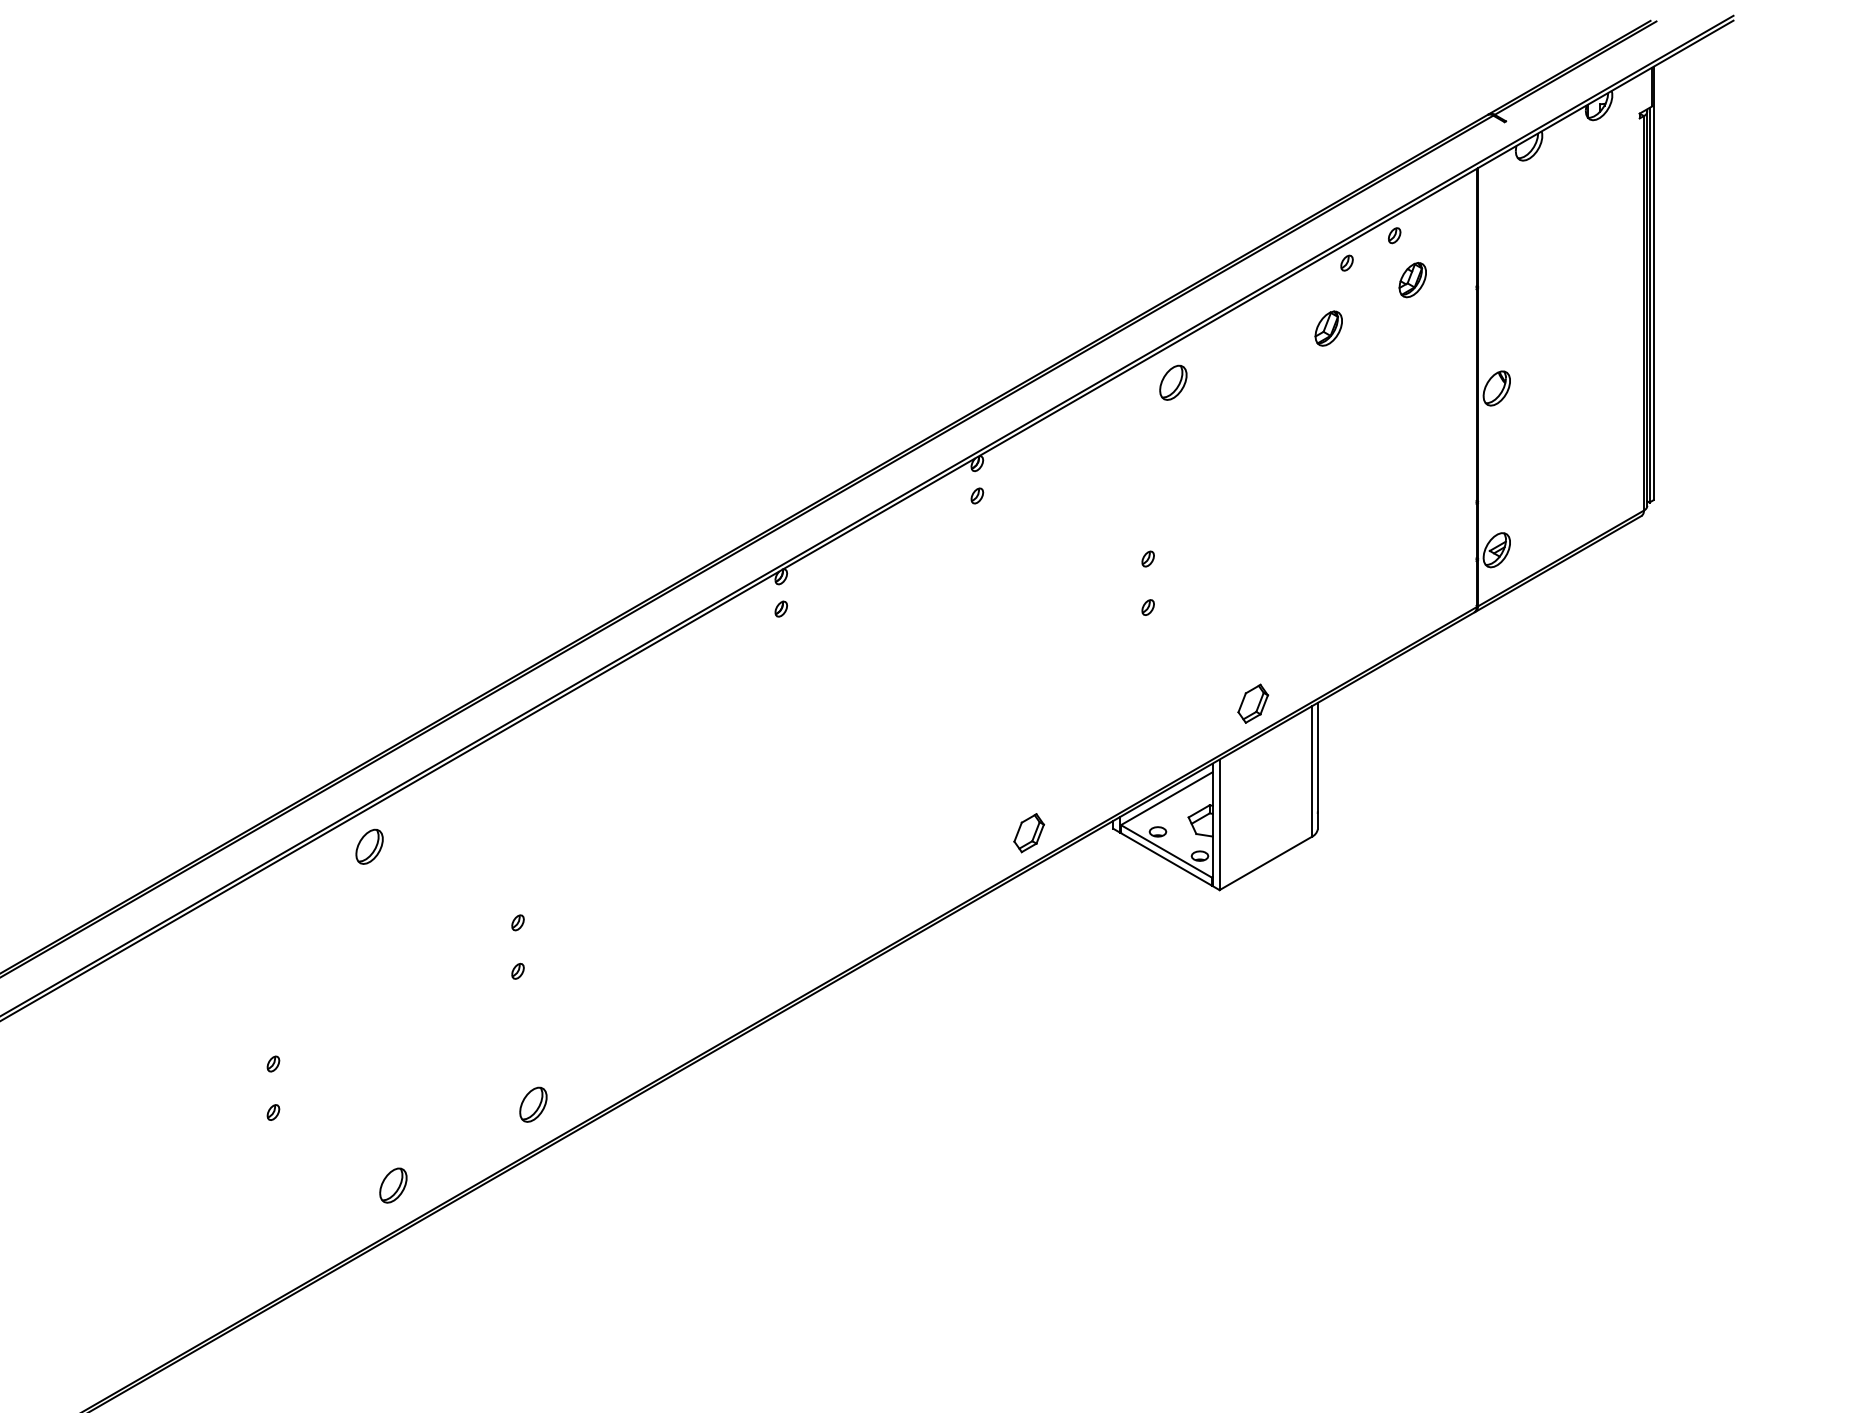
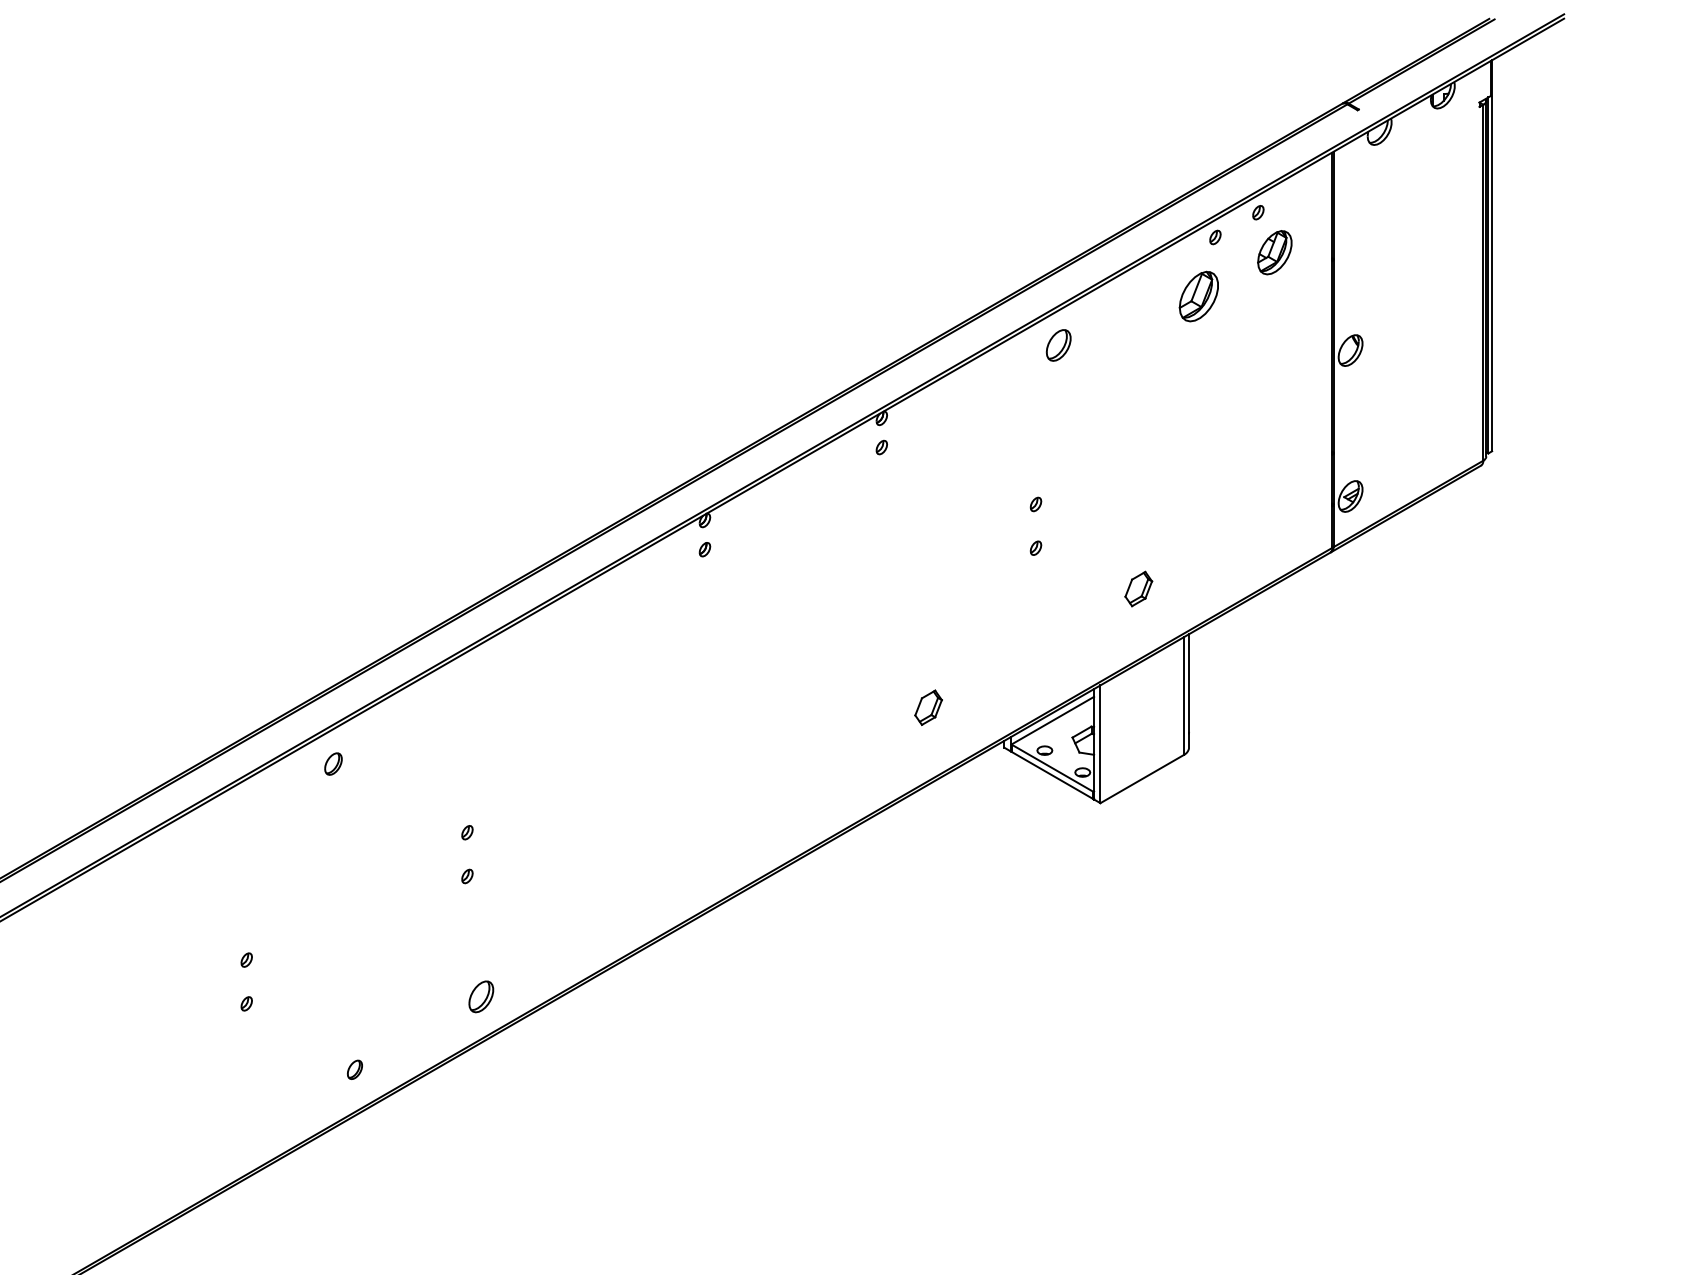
part: (1412, 279) -> (1274, 252), size x1.4
part: (1328, 328) -> (1198, 296), size x1.6
part: (1252, 703) -> (1138, 588), moved
part: (1029, 832) -> (928, 707), moved
part: (369, 846) -> (333, 763), size x0.7
part: (392, 1185) -> (354, 1069), size x0.6

